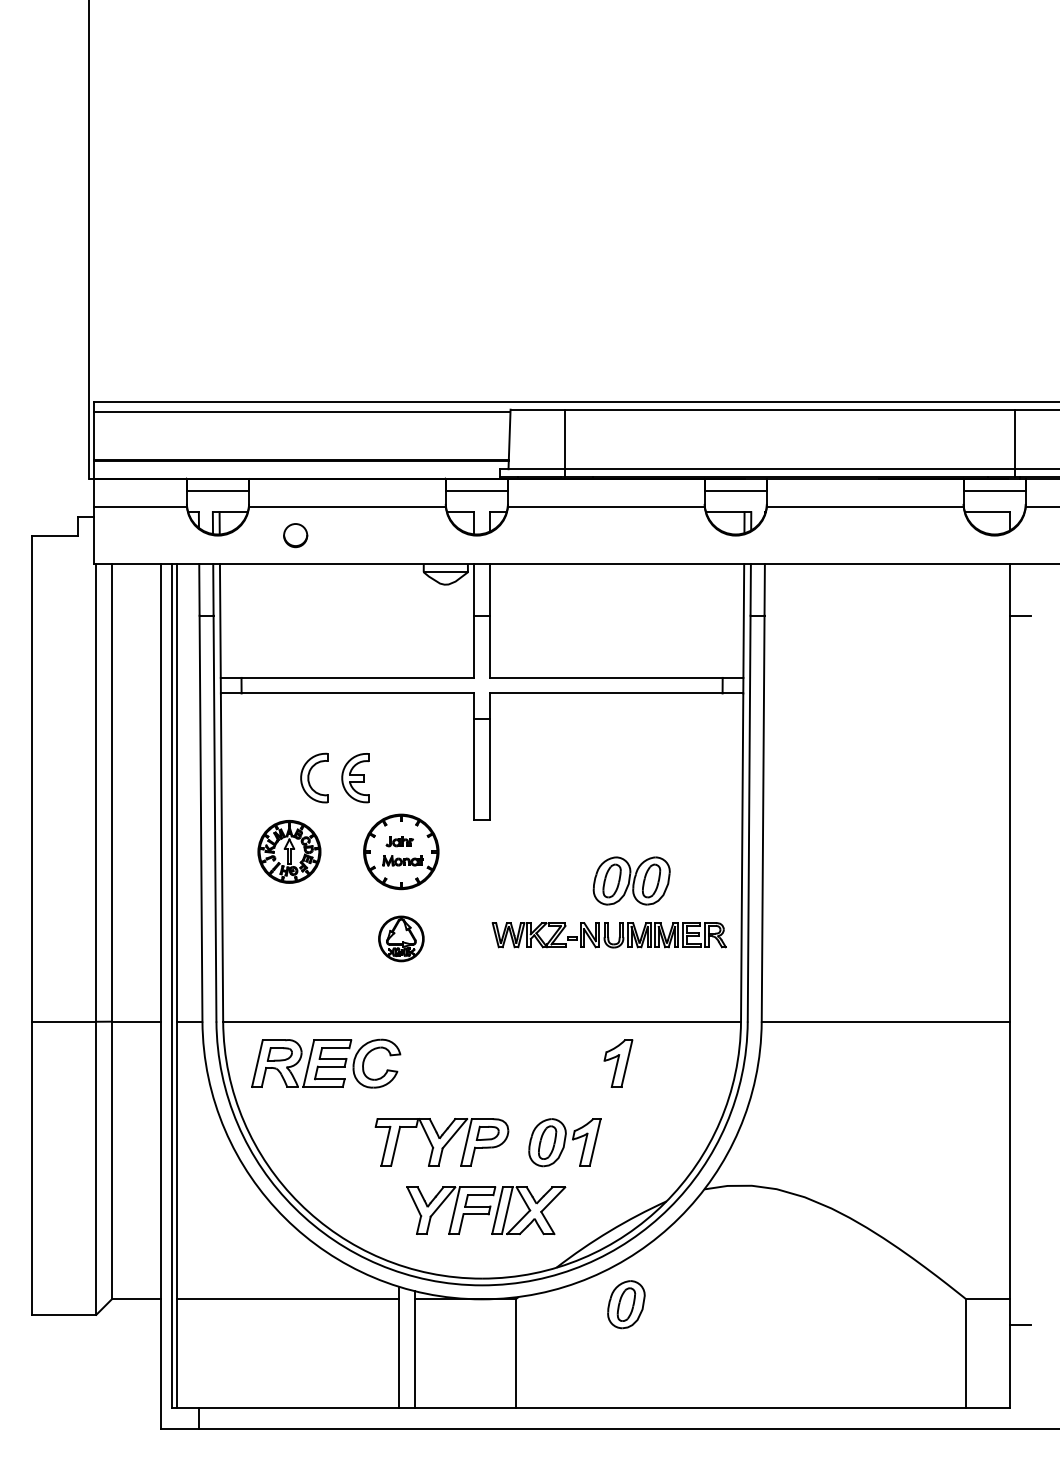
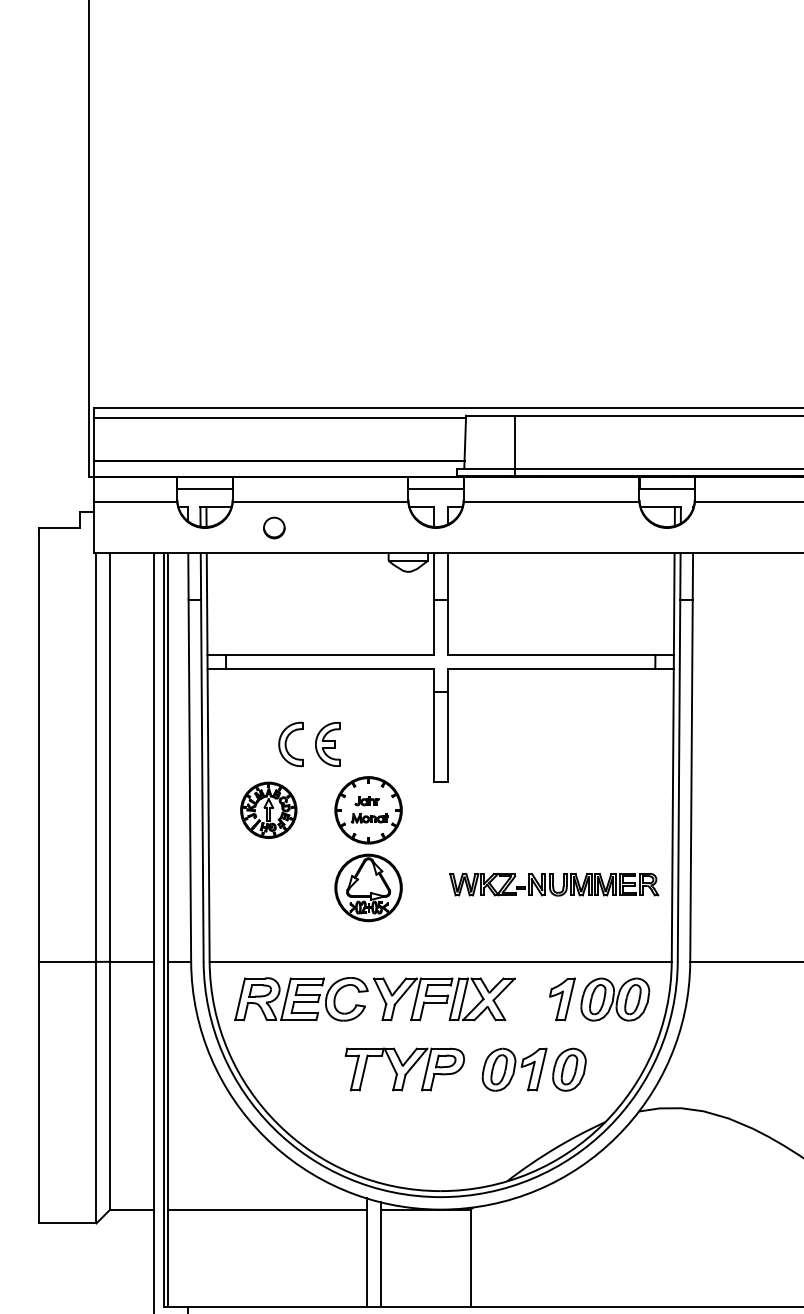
part: (631, 880) -> (615, 999), moved
part: (401, 938) -> (368, 887), size x1.67
part: (486, 1210) -> (444, 999), moved
part: (626, 1304) -> (569, 1069), moved

